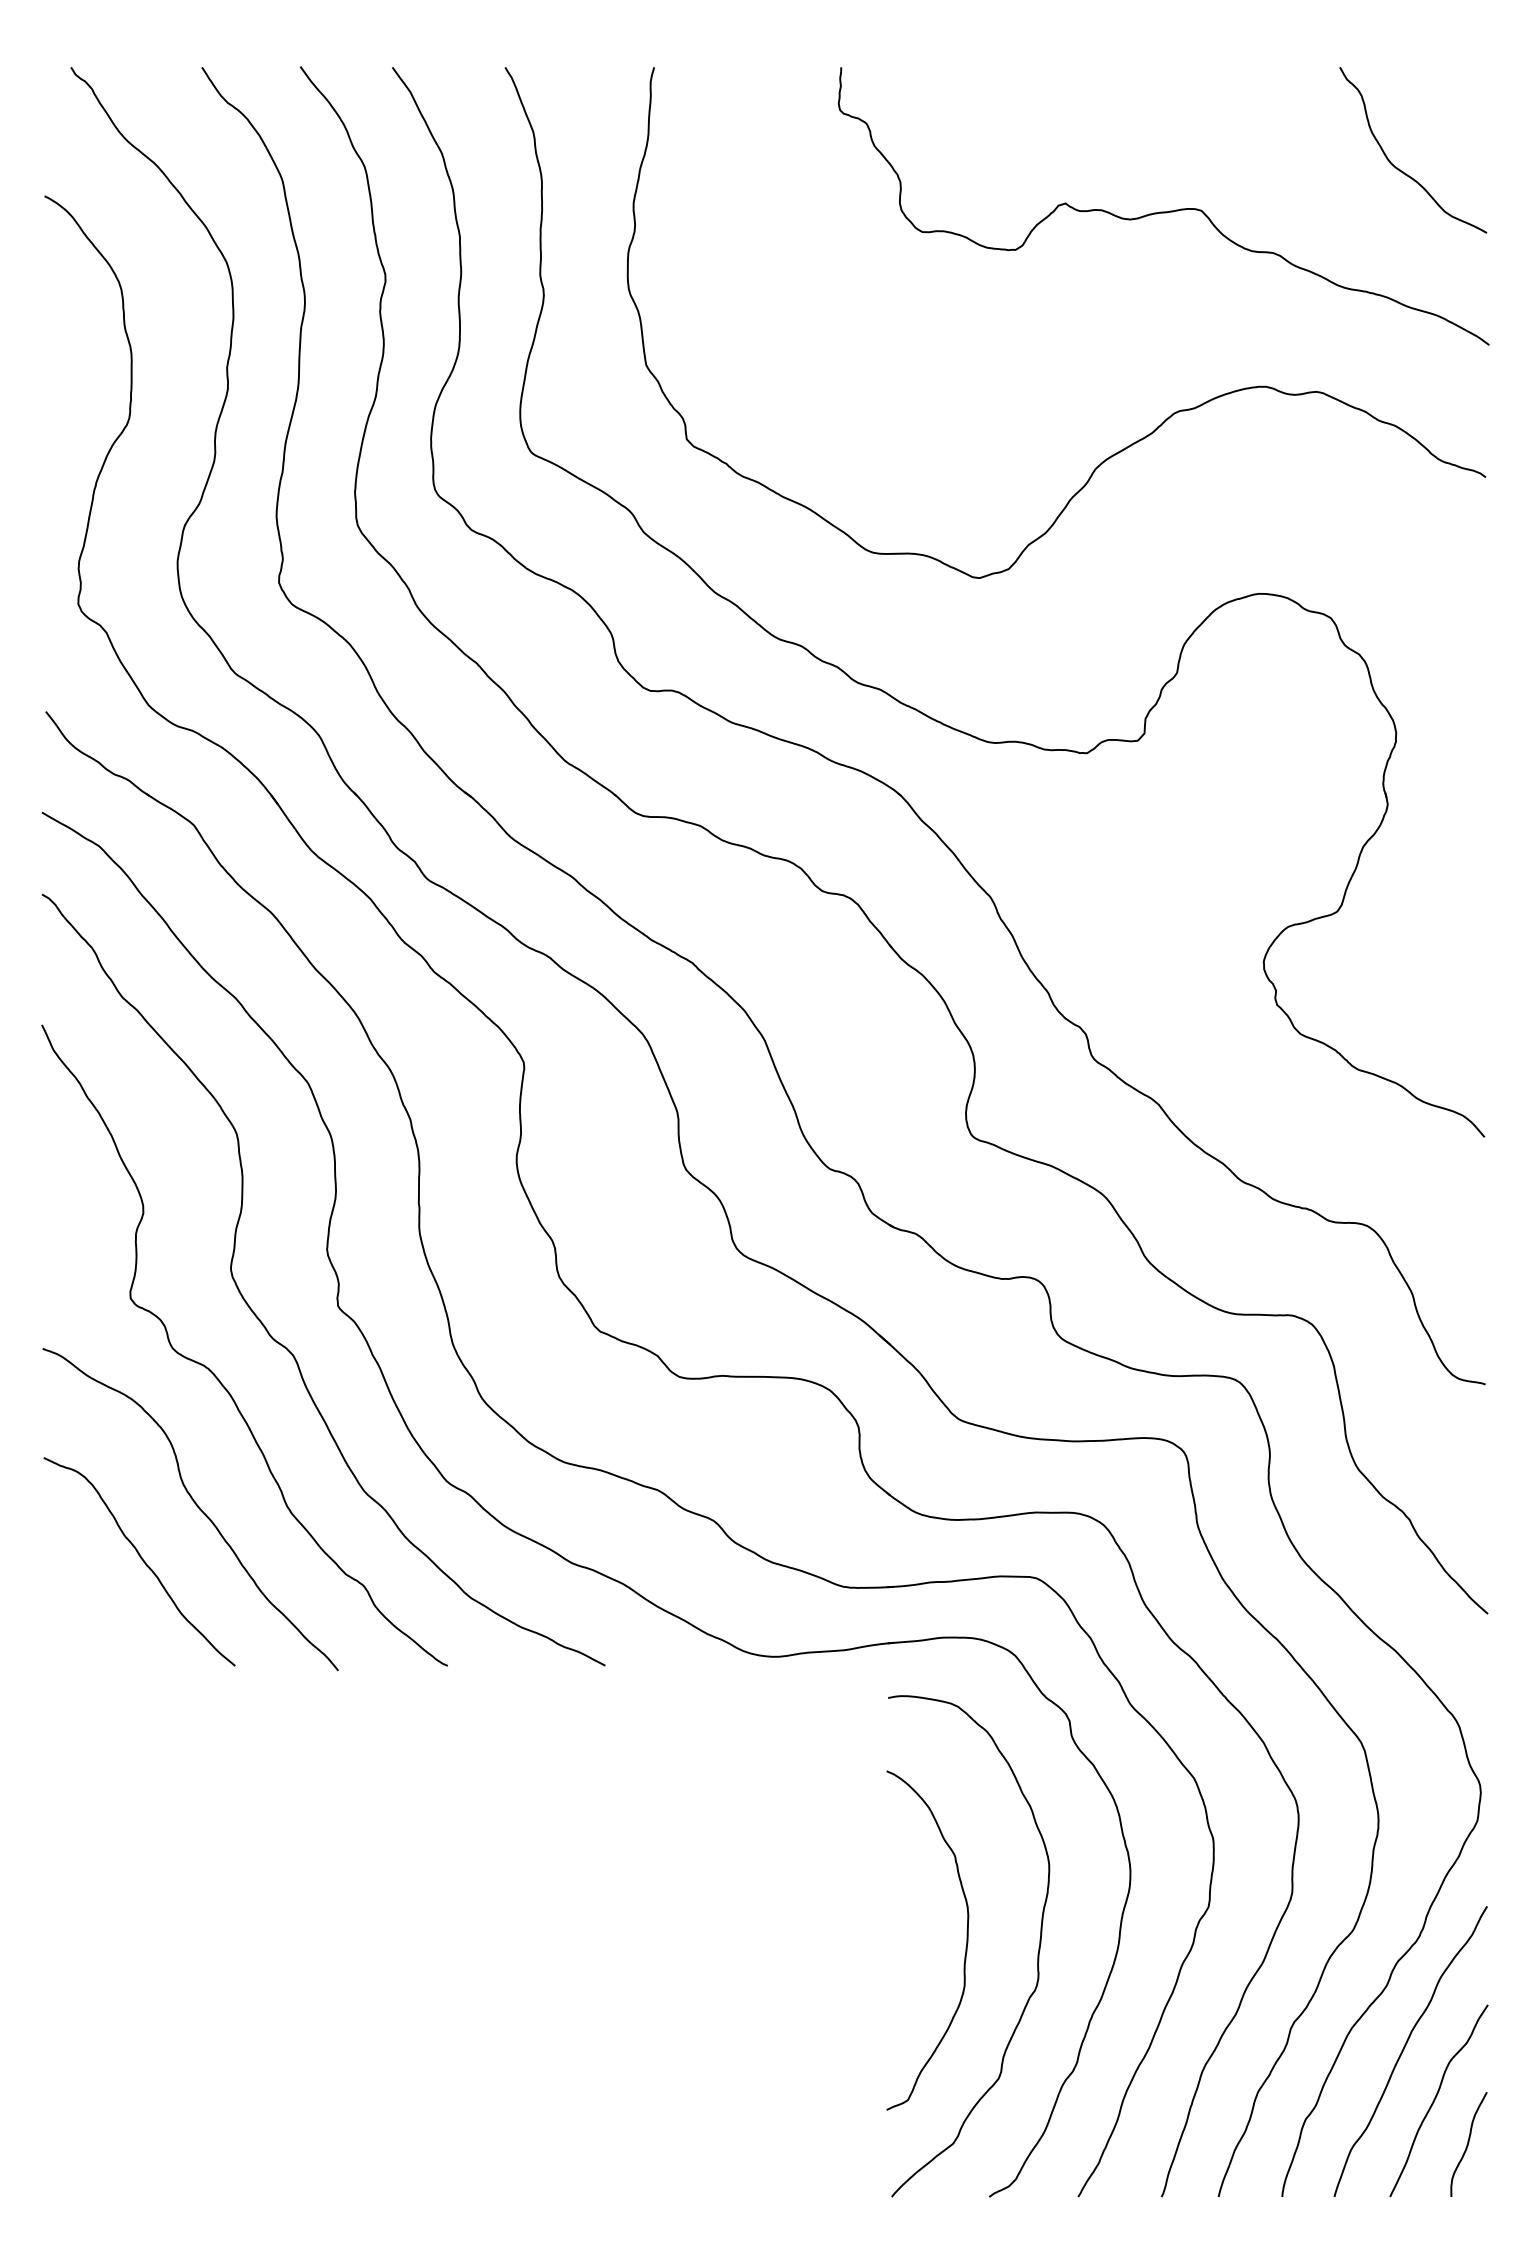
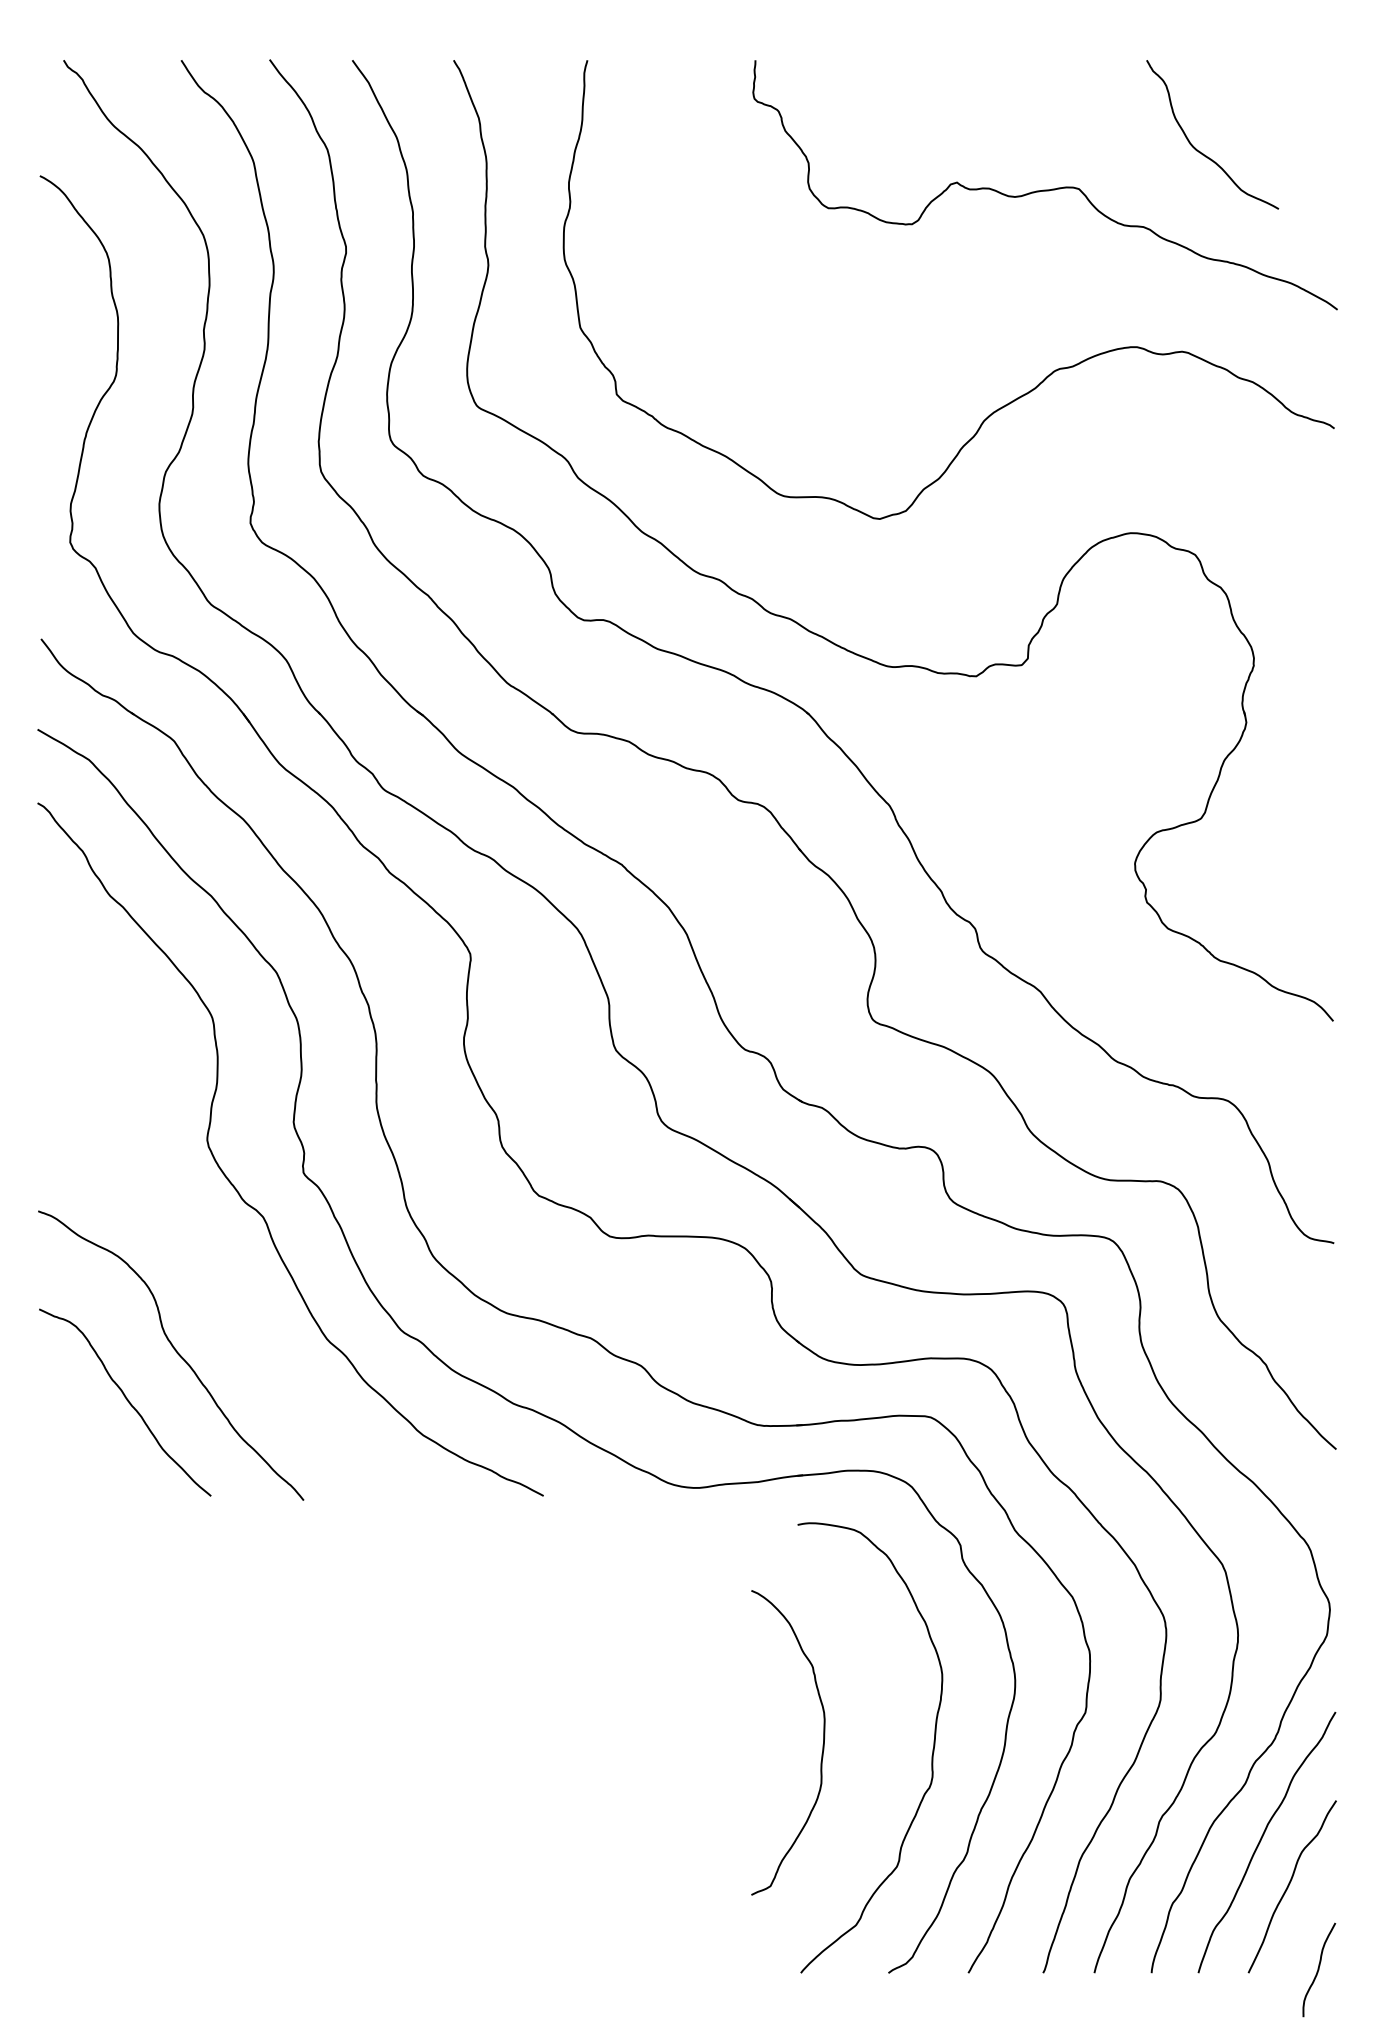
curve: (1400, 169) -> (1201, 152), moved
curve: (215, 1374) -> (193, 1234), removed
curve: (965, 1947) -> (822, 1749), moved
curve: (1468, 2144) -> (1318, 1969), moved

